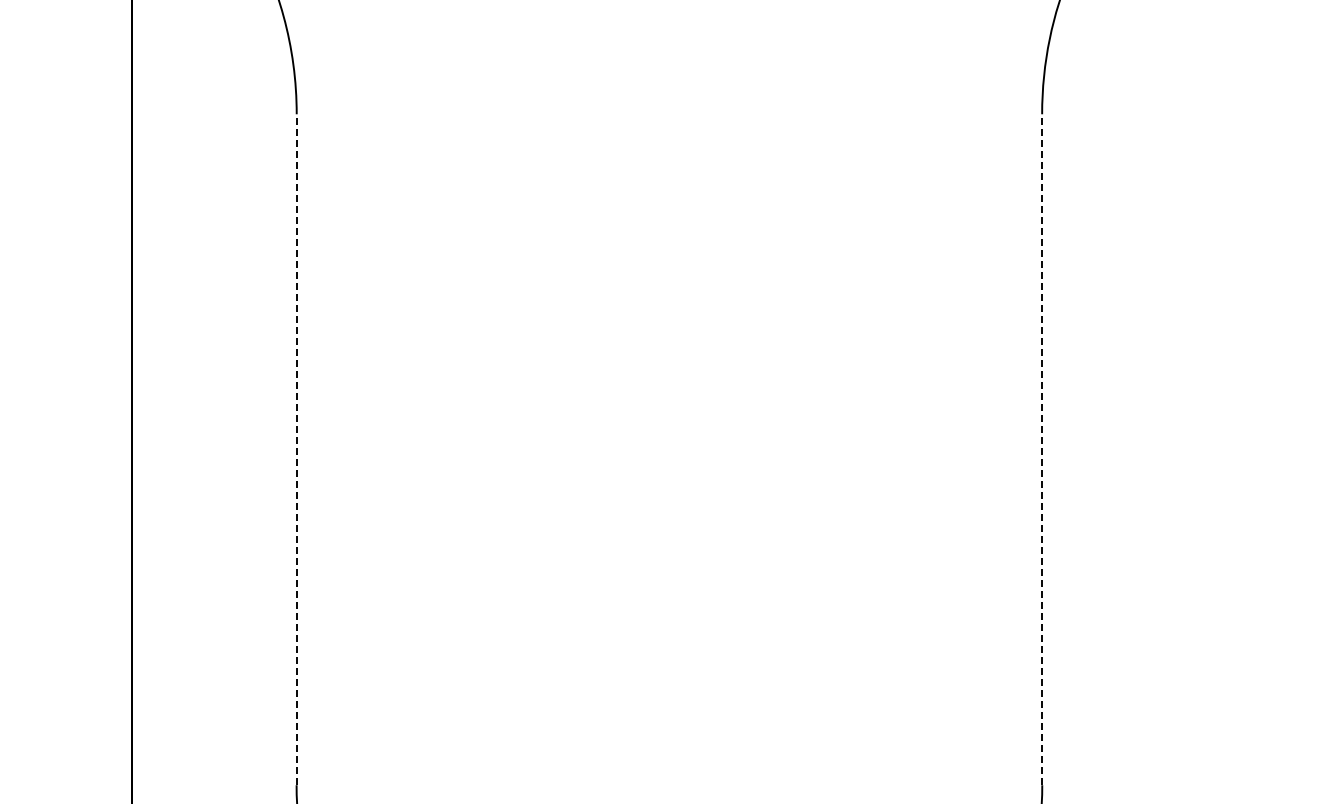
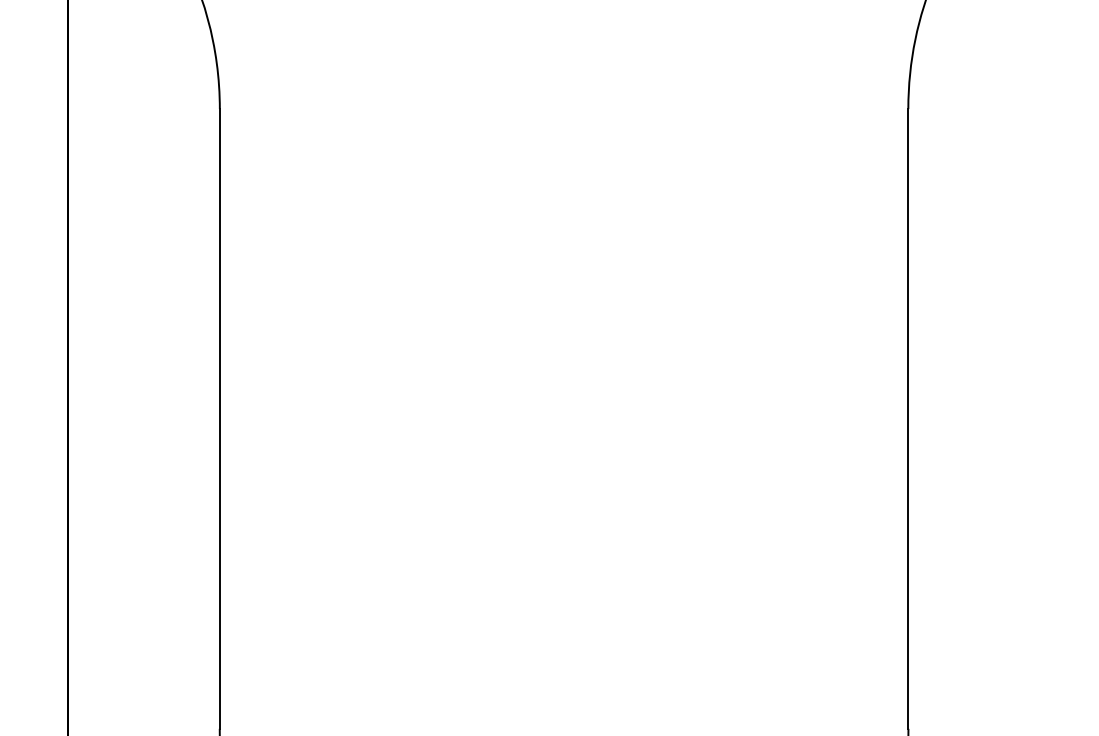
line: (296, 449) -> (219, 418), dashed -> solid
line: (1042, 449) -> (908, 418), dashed -> solid

